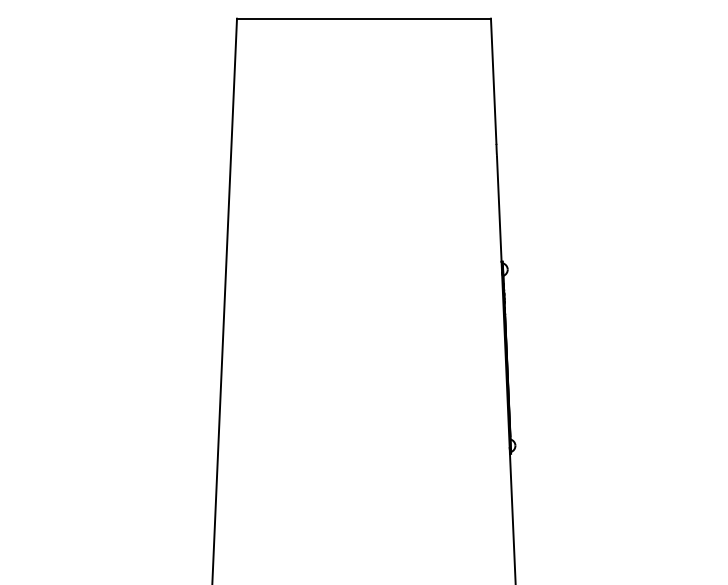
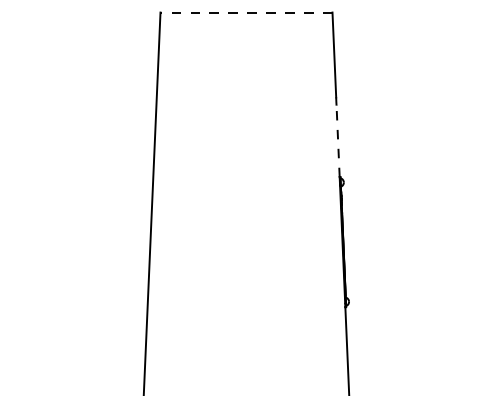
line: (364, 18) -> (246, 12), solid -> dashed
line: (499, 209) -> (338, 141), solid -> dashed

